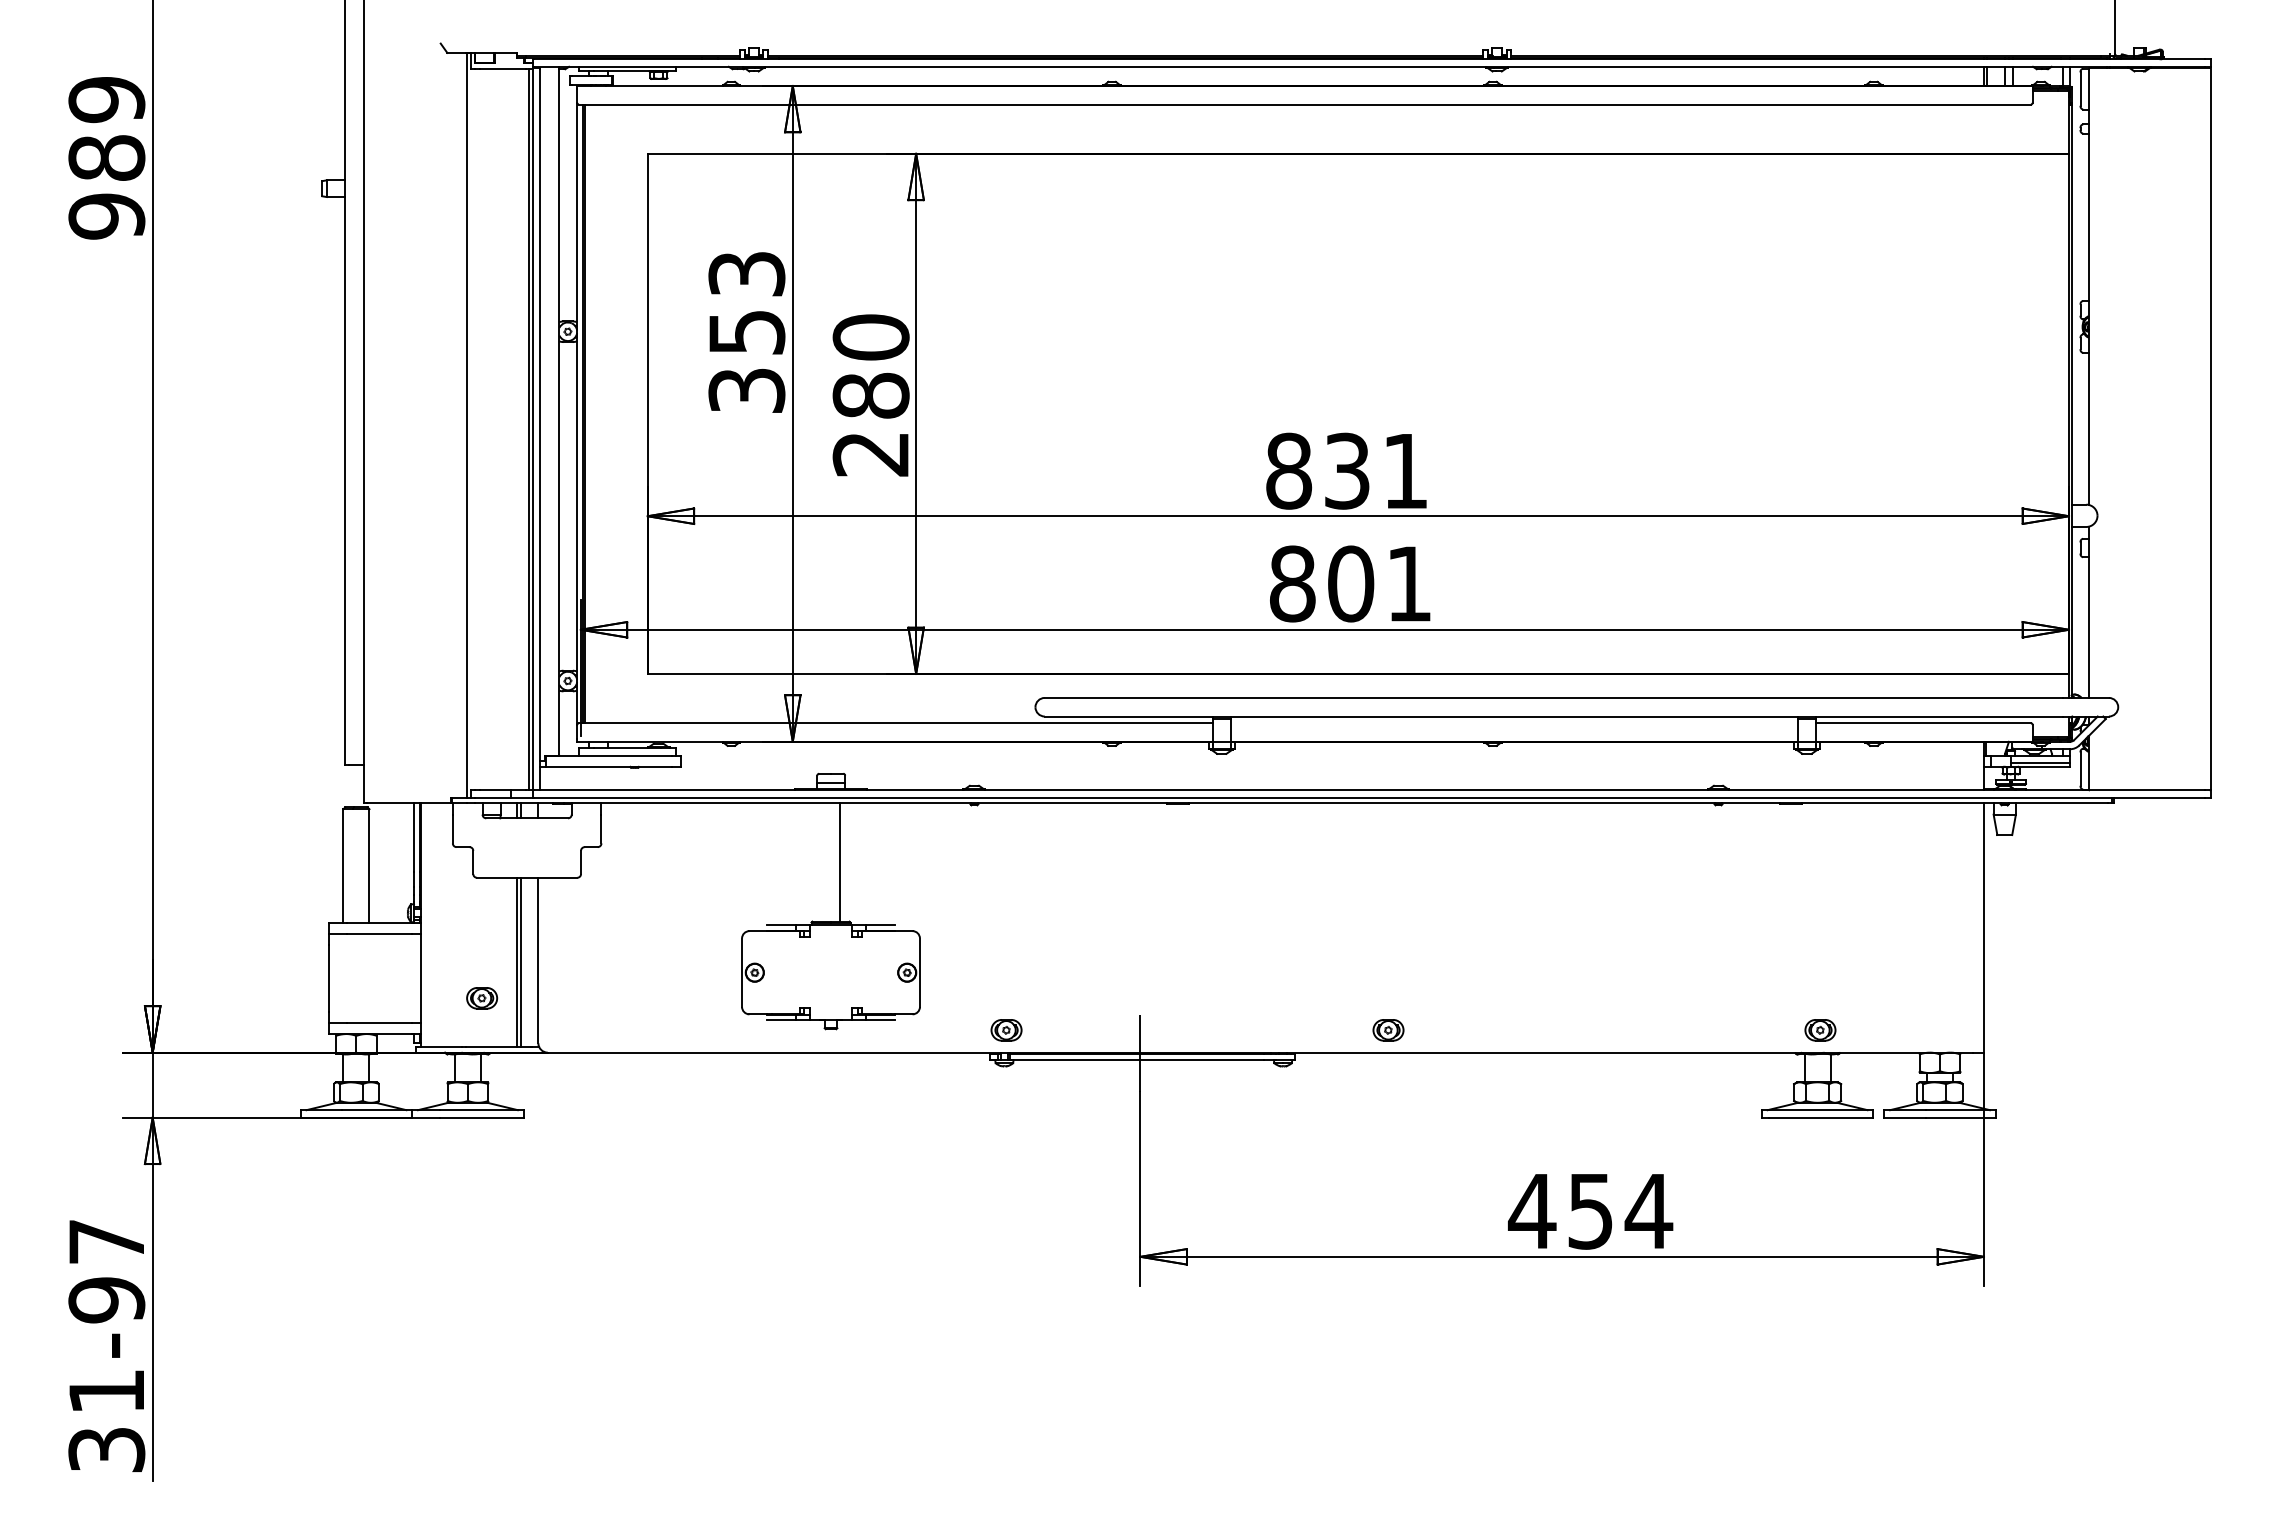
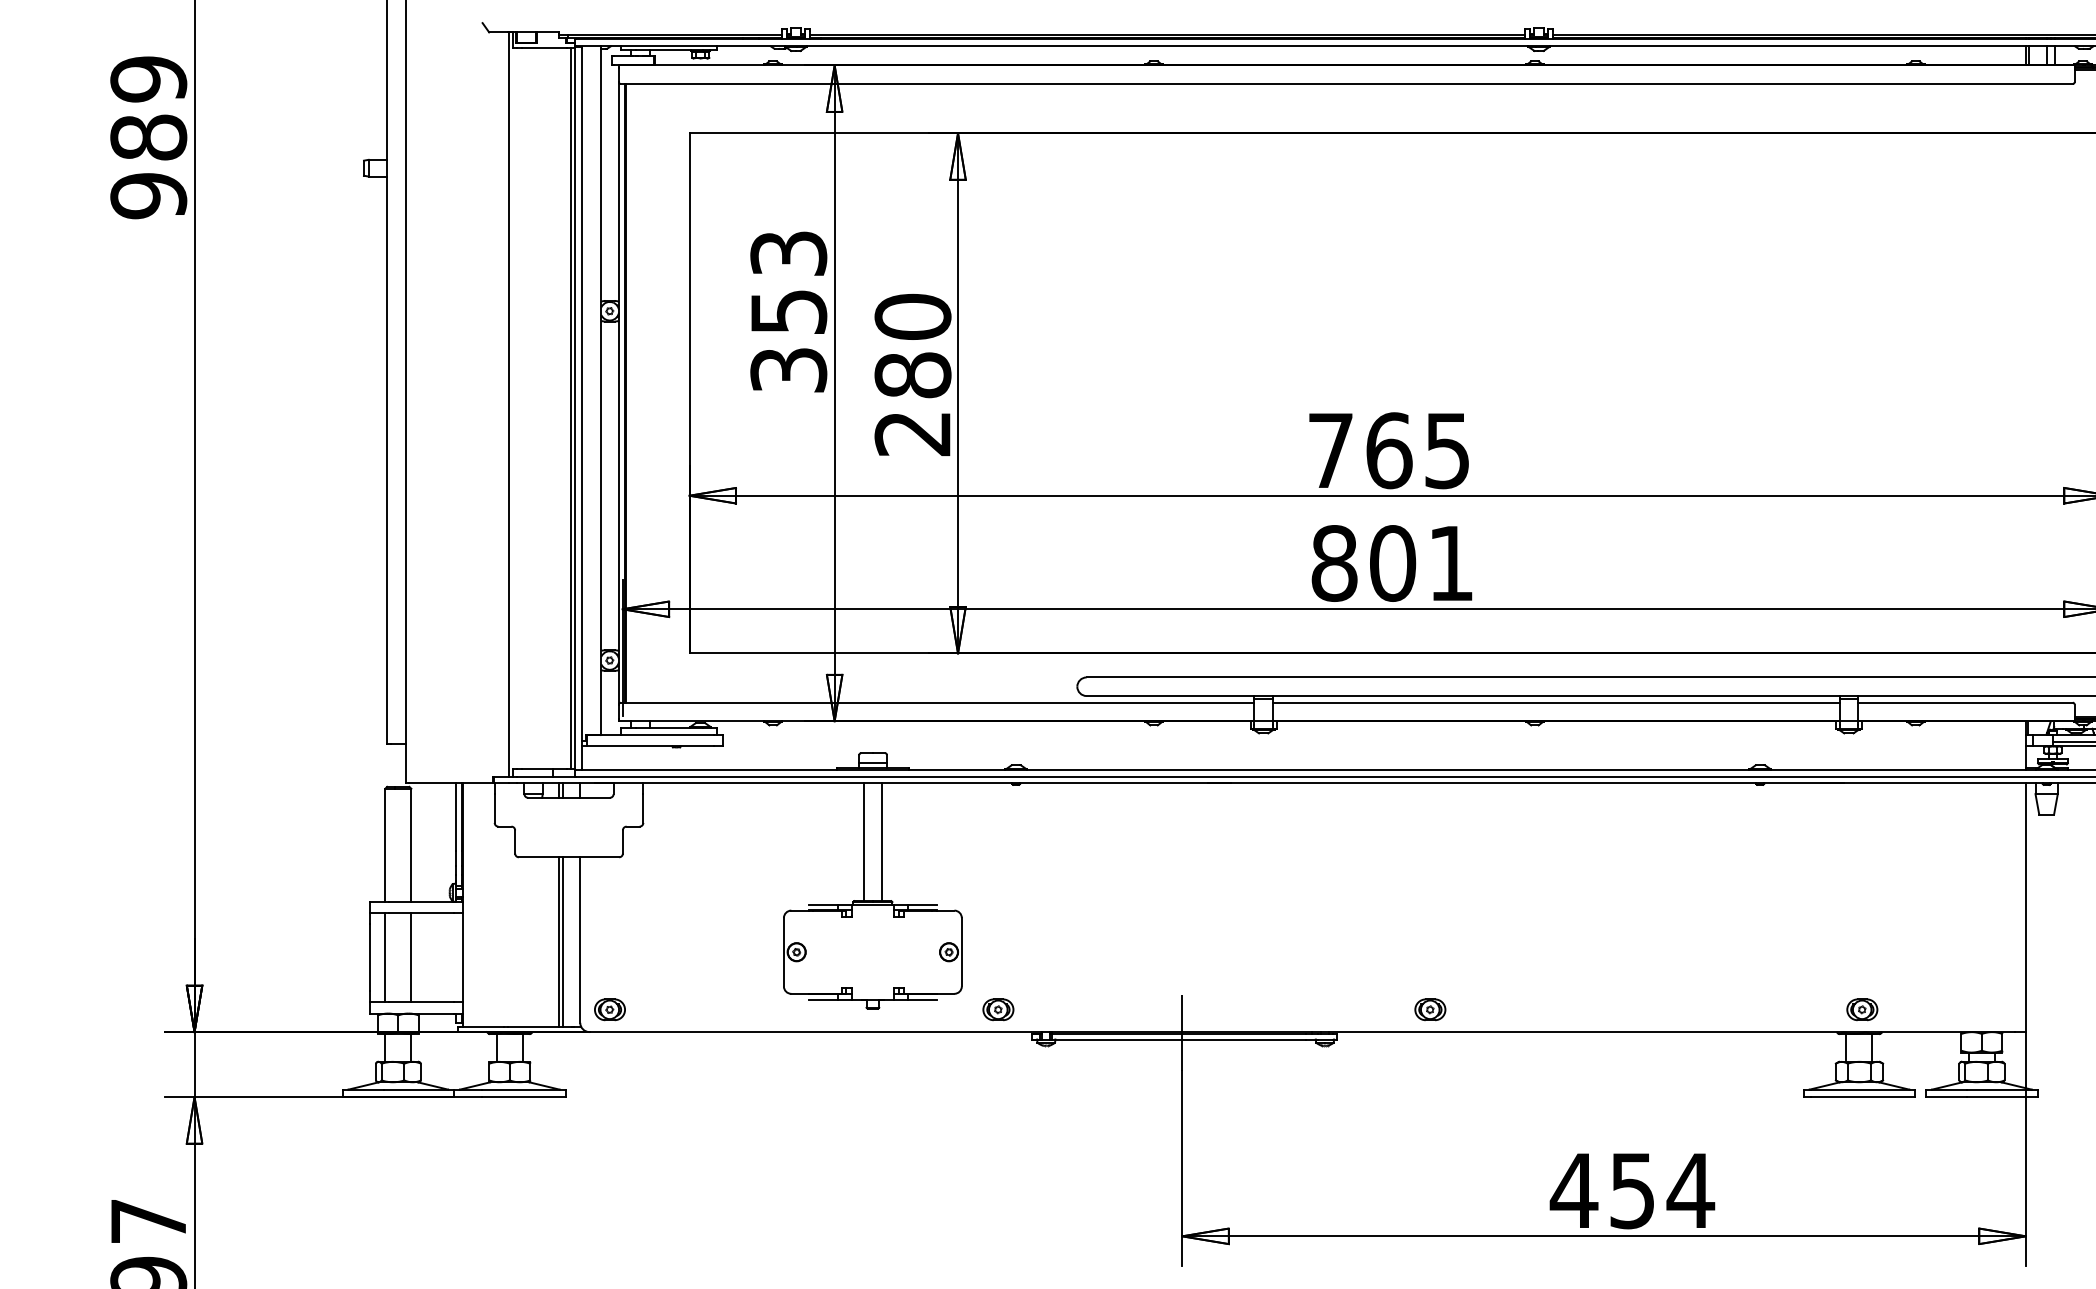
text: (1346, 470) -> (1388, 450), 831 -> 765
line: (1514, 723) -> (1556, 703), added
line: (821, 862) -> (863, 842), added
line: (343, 977) -> (385, 957), added
line: (369, 977) -> (411, 957), added
part: (482, 998) -> (610, 1010), moved
part: (1006, 1030) -> (998, 1010), moved

